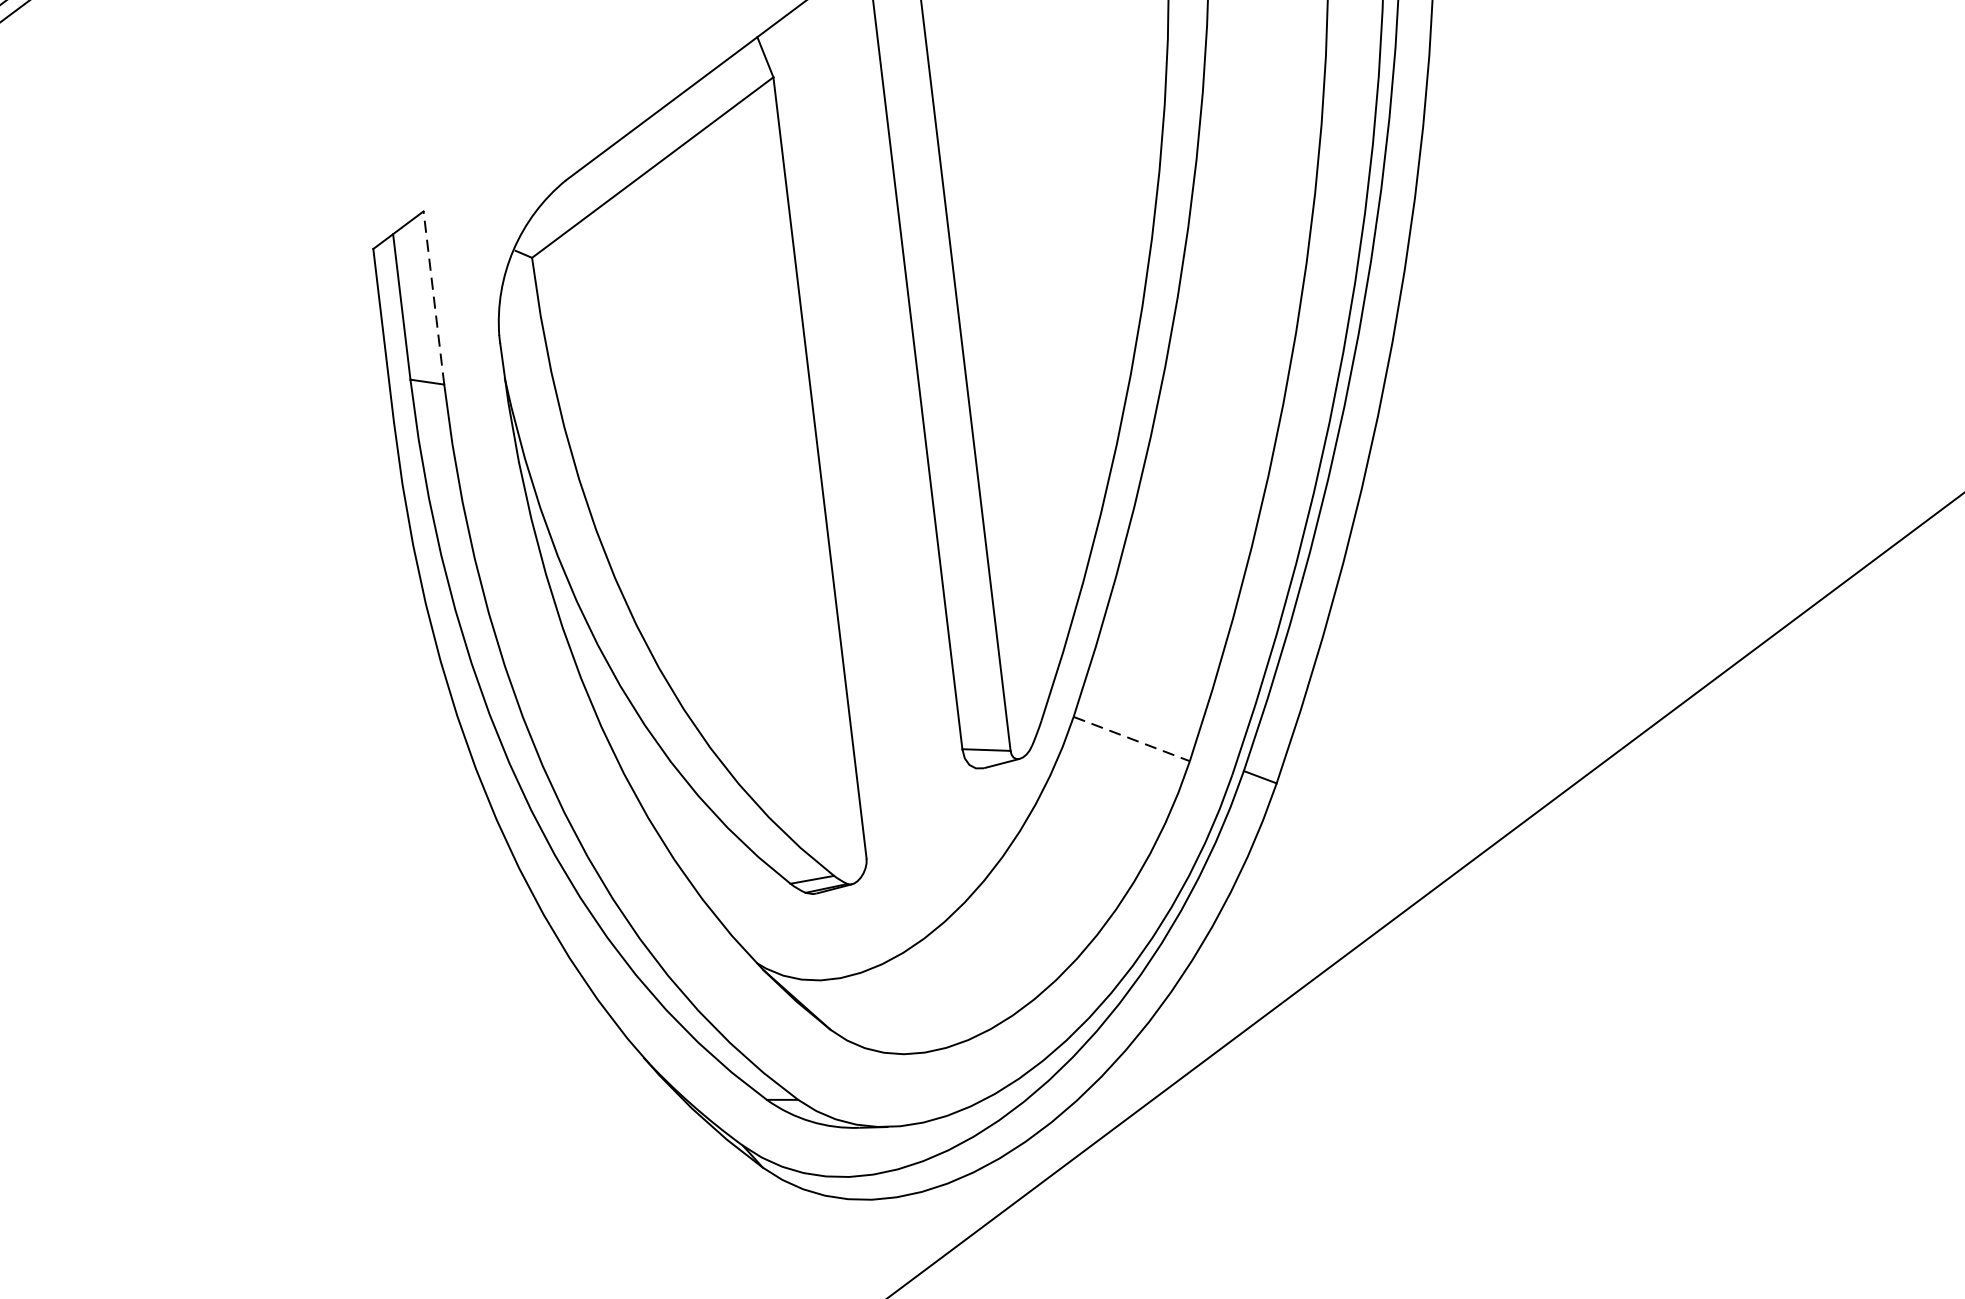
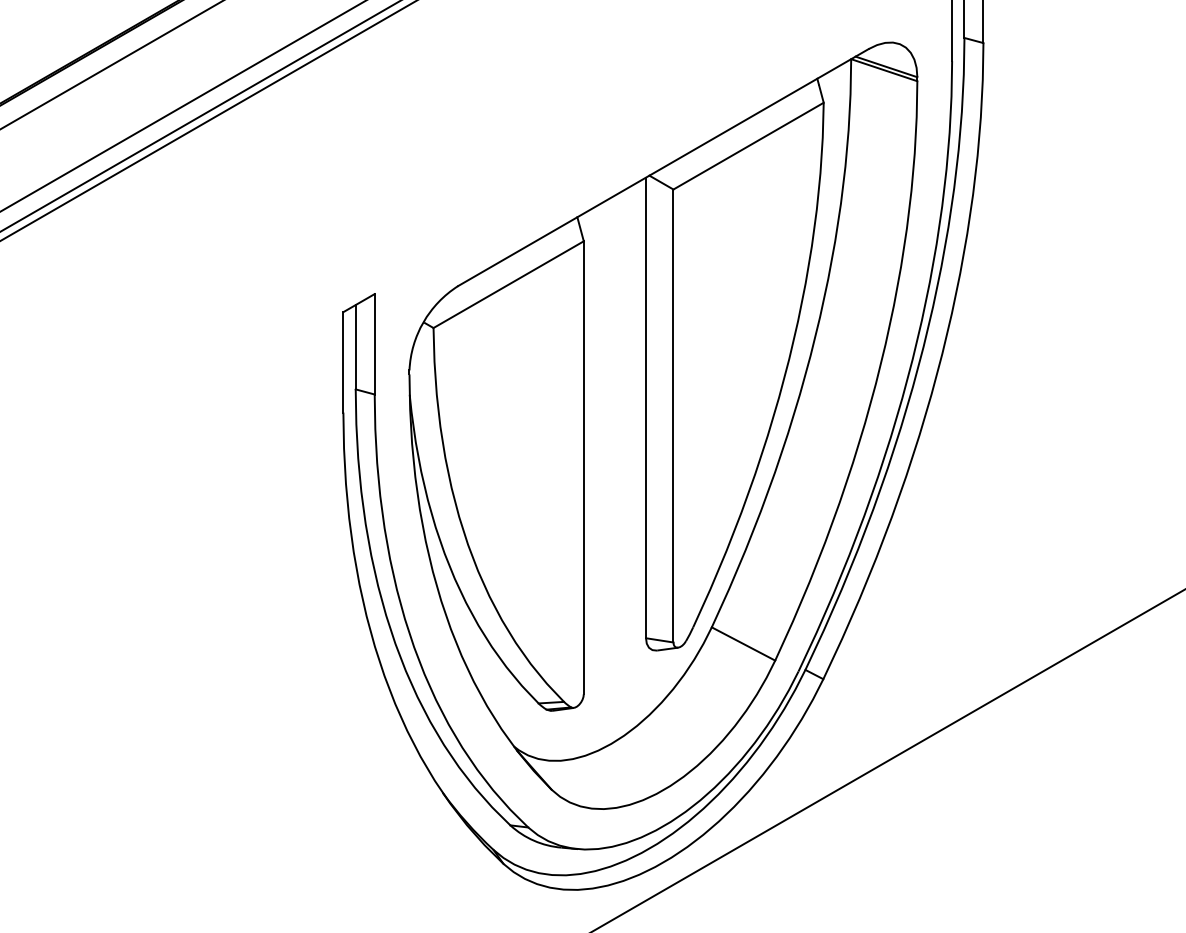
line: (433, 296) -> (374, 343), dashed -> solid
line: (1131, 738) -> (743, 643), dashed -> solid

